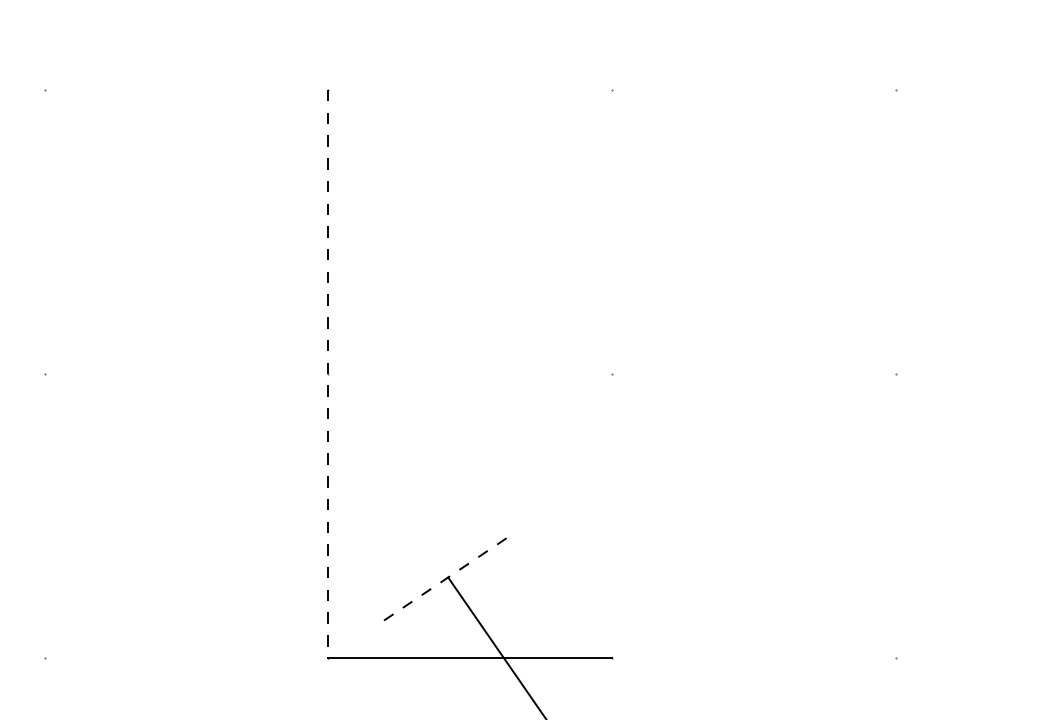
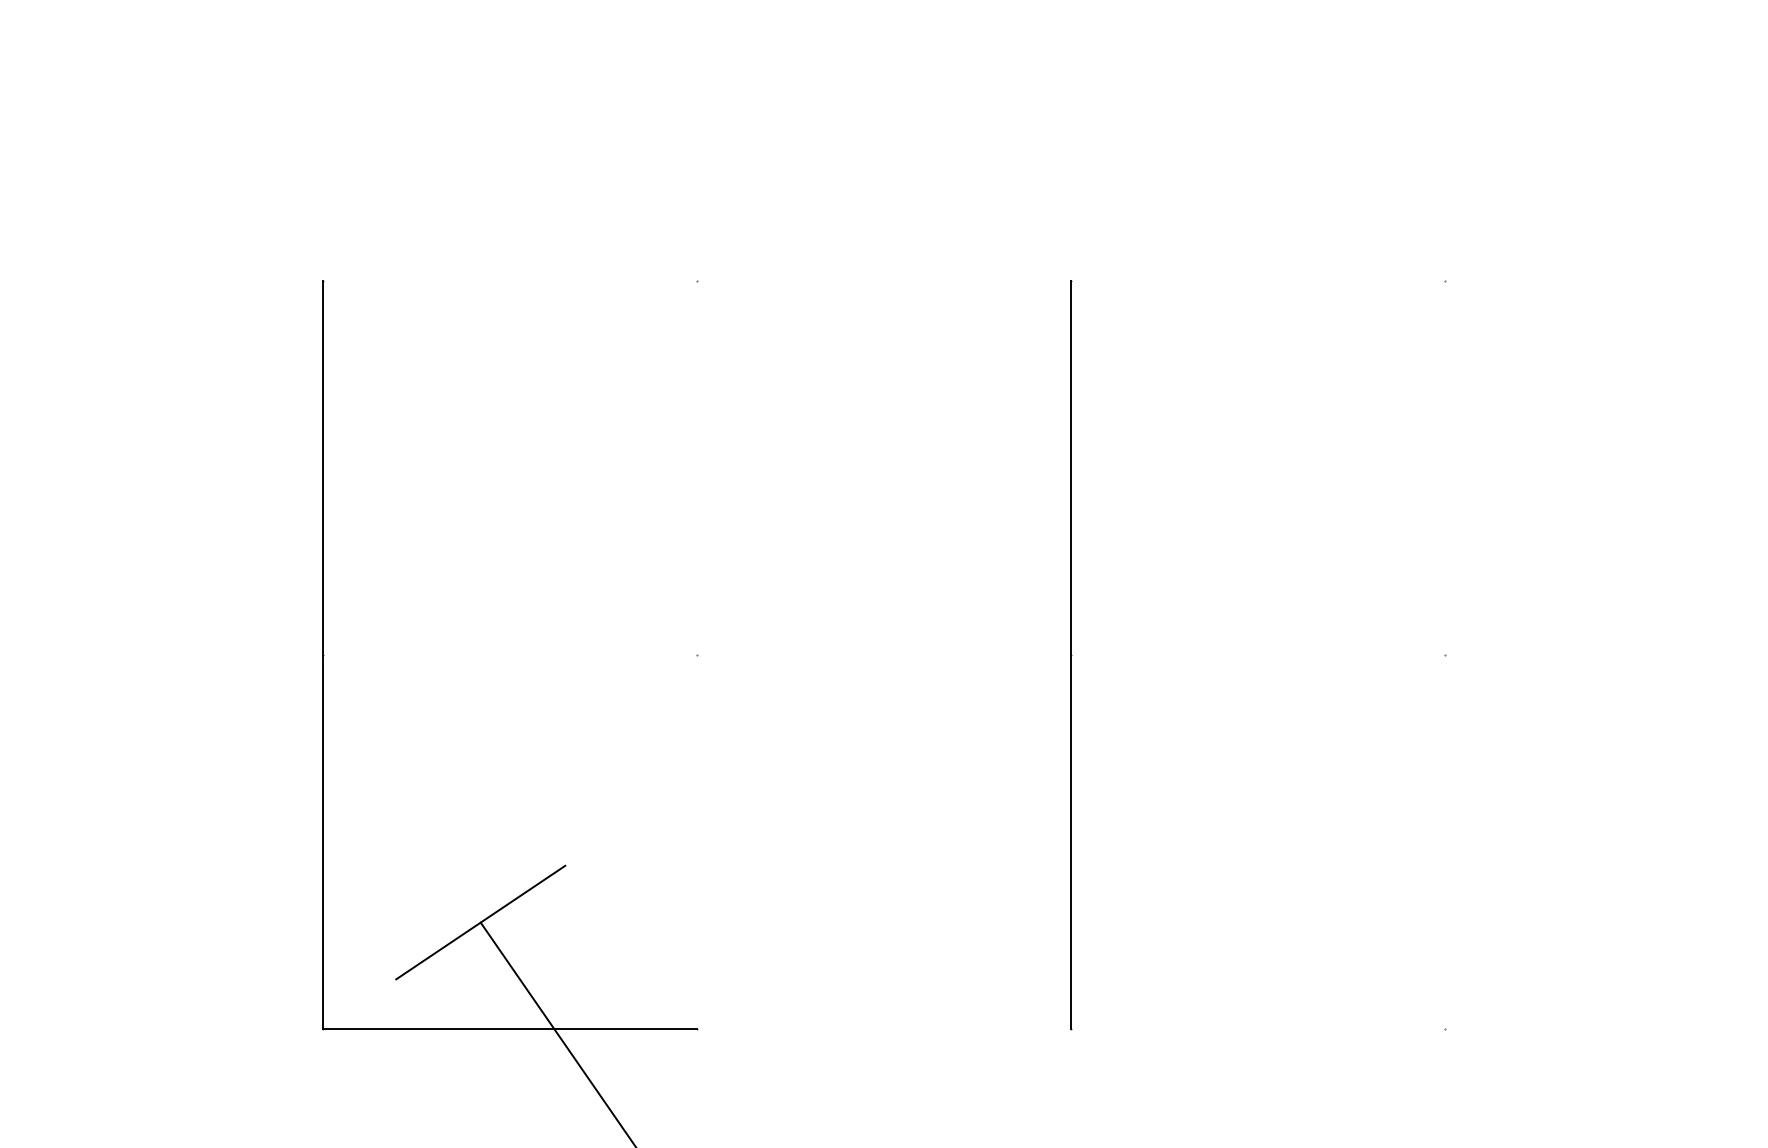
line: (328, 373) -> (323, 654), dashed -> solid
line: (896, 373) -> (1070, 654), added
line: (448, 577) -> (480, 922), dashed -> solid

